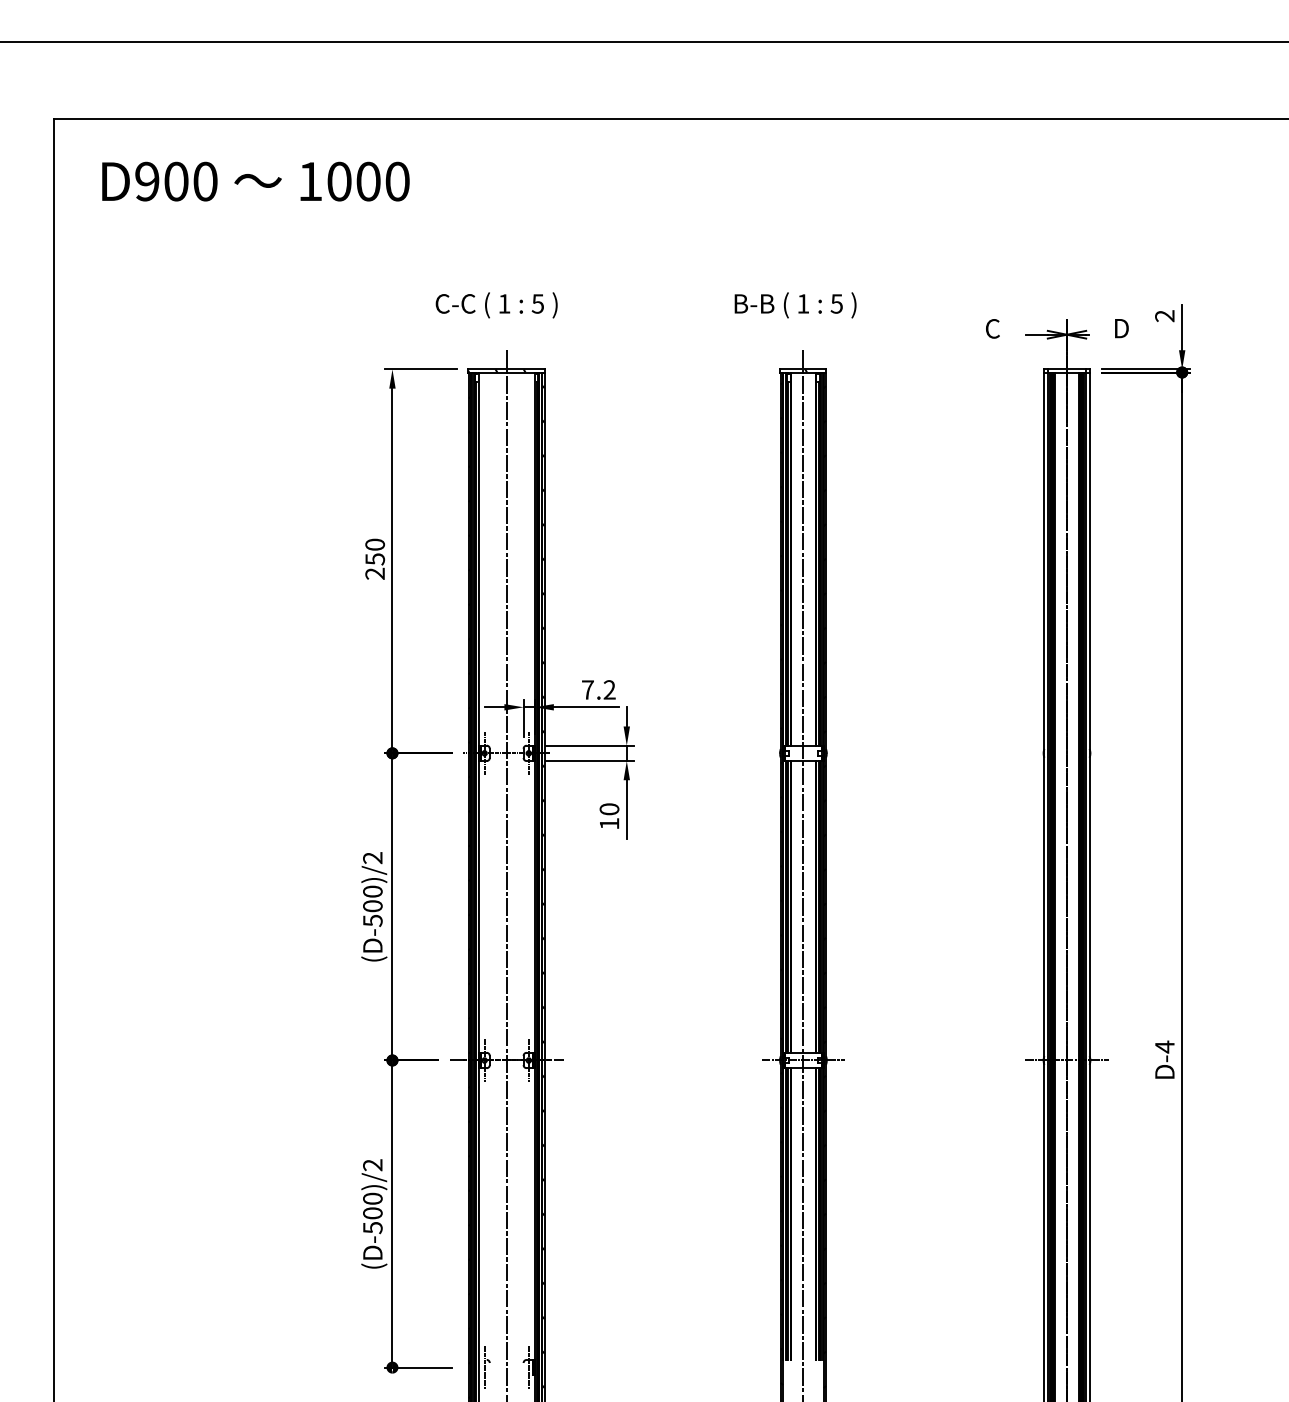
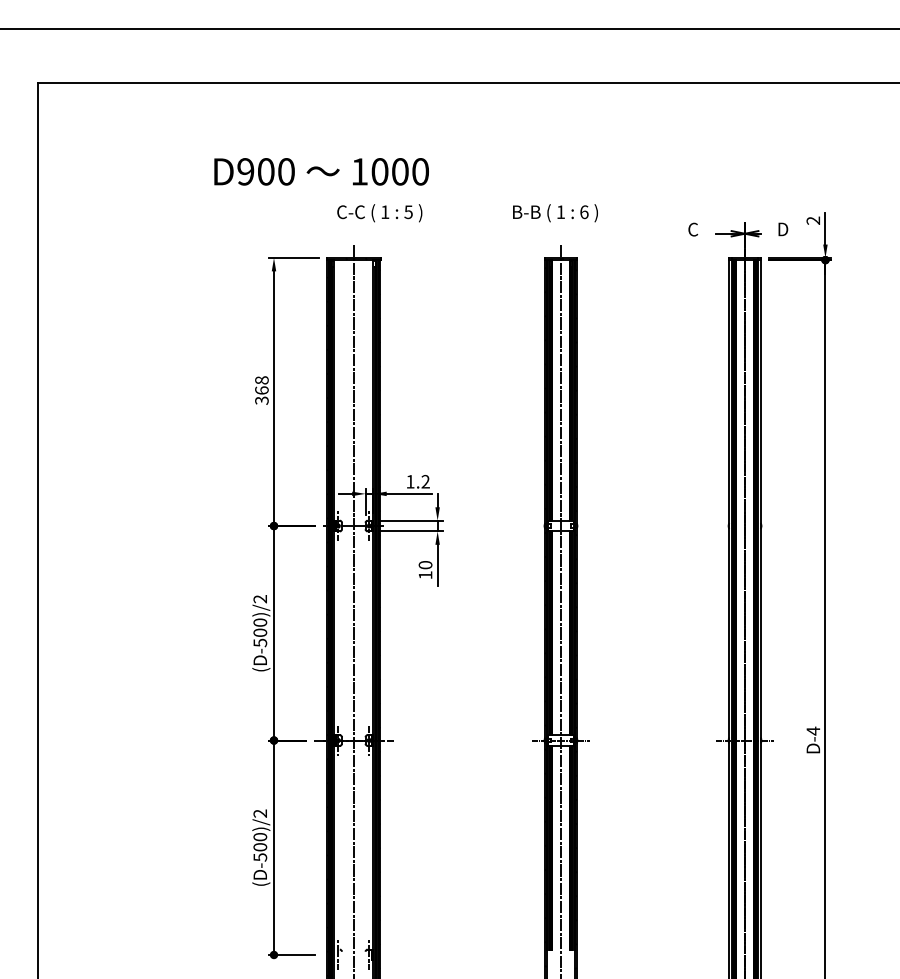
text: (255, 181) -> (321, 171), moved
text: (837, 304) -> (584, 212), 5 -> 6
text: (496, 305) -> (379, 213), moved
text: (374, 559) -> (261, 390), 250 -> 368
text: (587, 689) -> (410, 481), 7.2 -> 1.2

